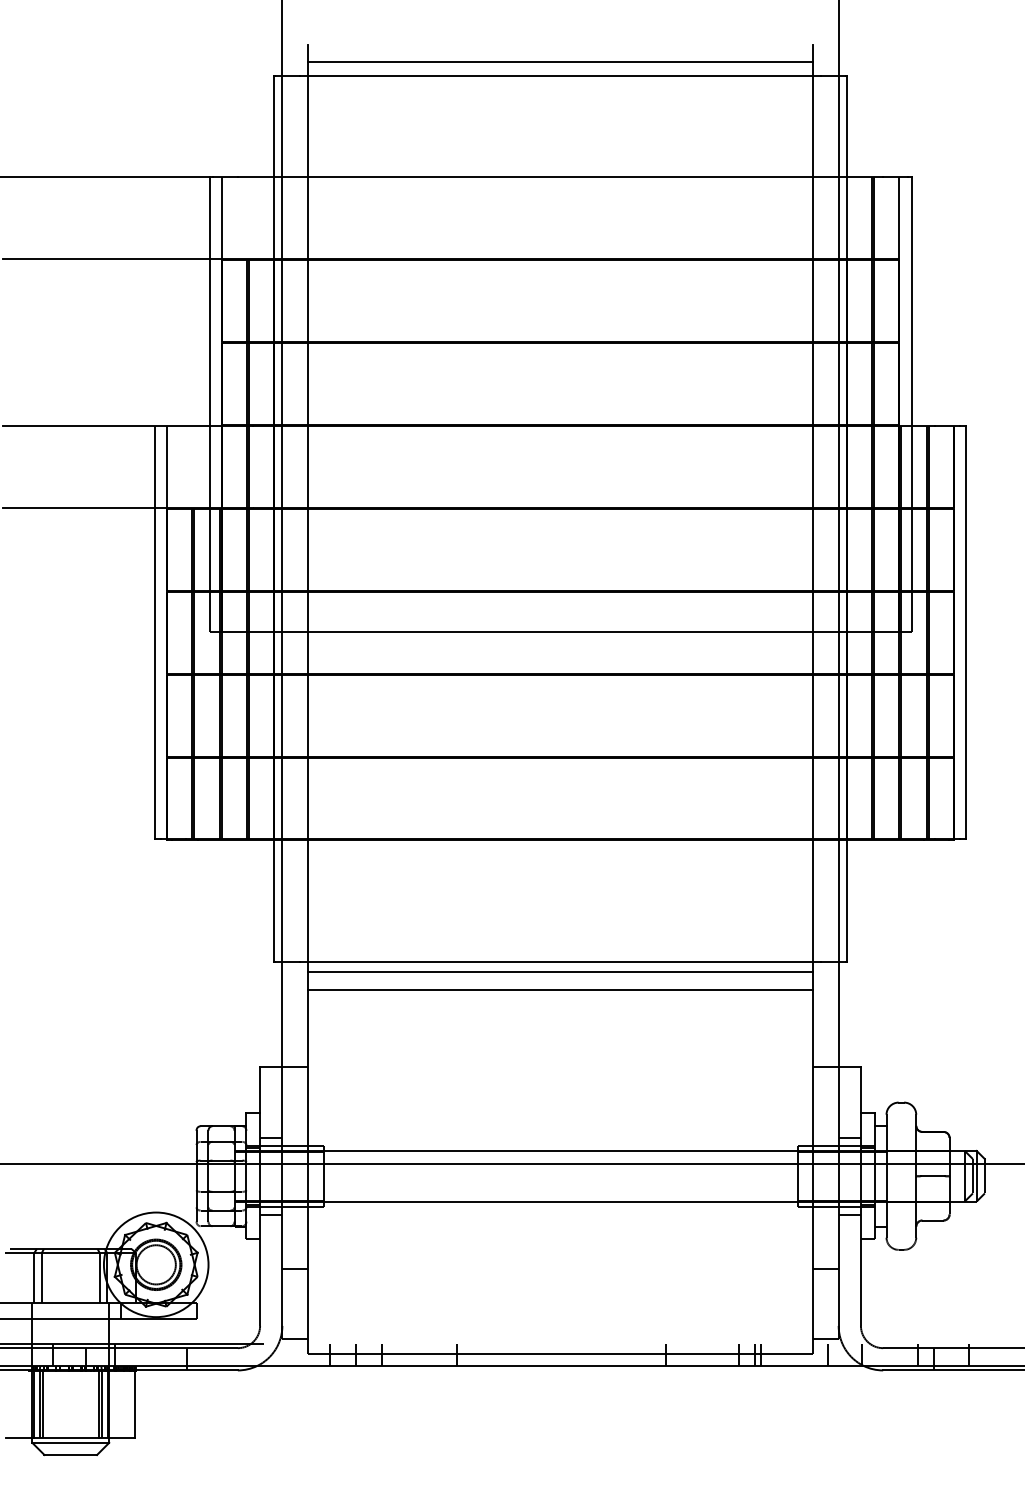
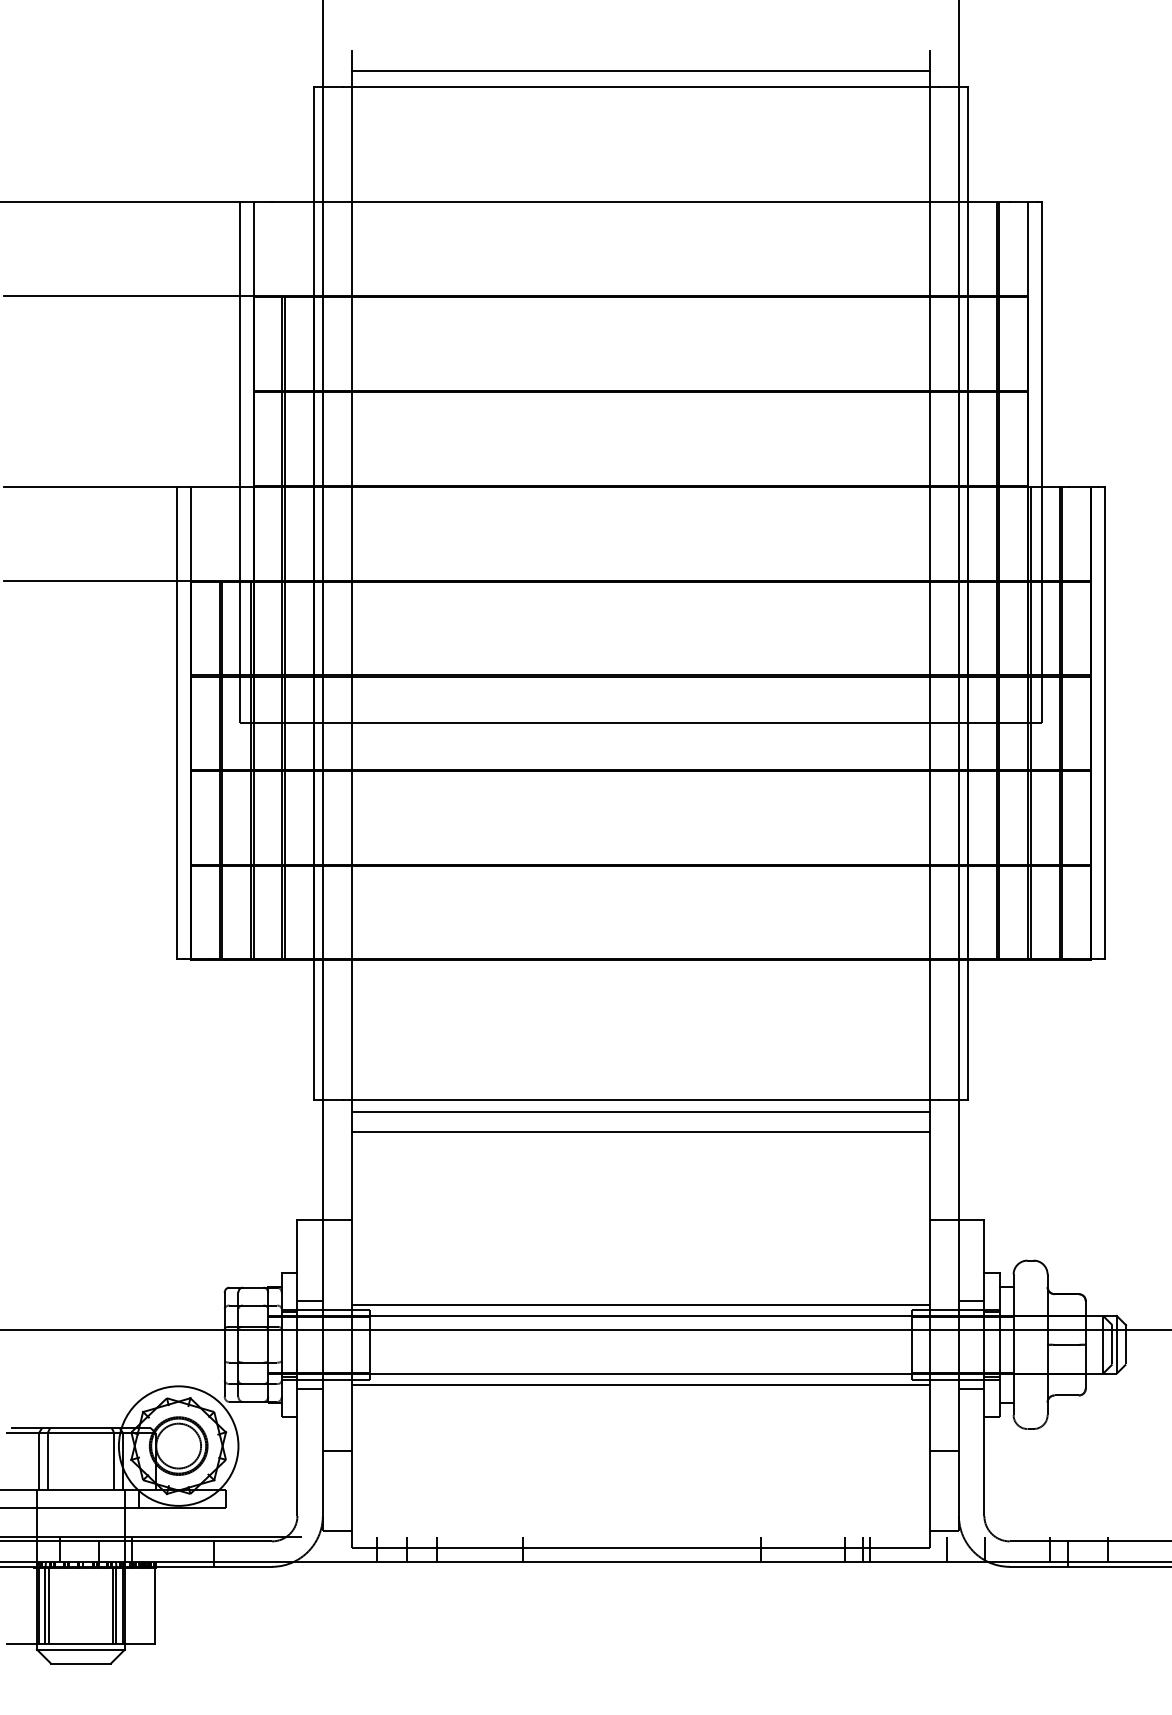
line: (560, 1141) -> (640, 1305), added
line: (560, 1211) -> (640, 1385), added

